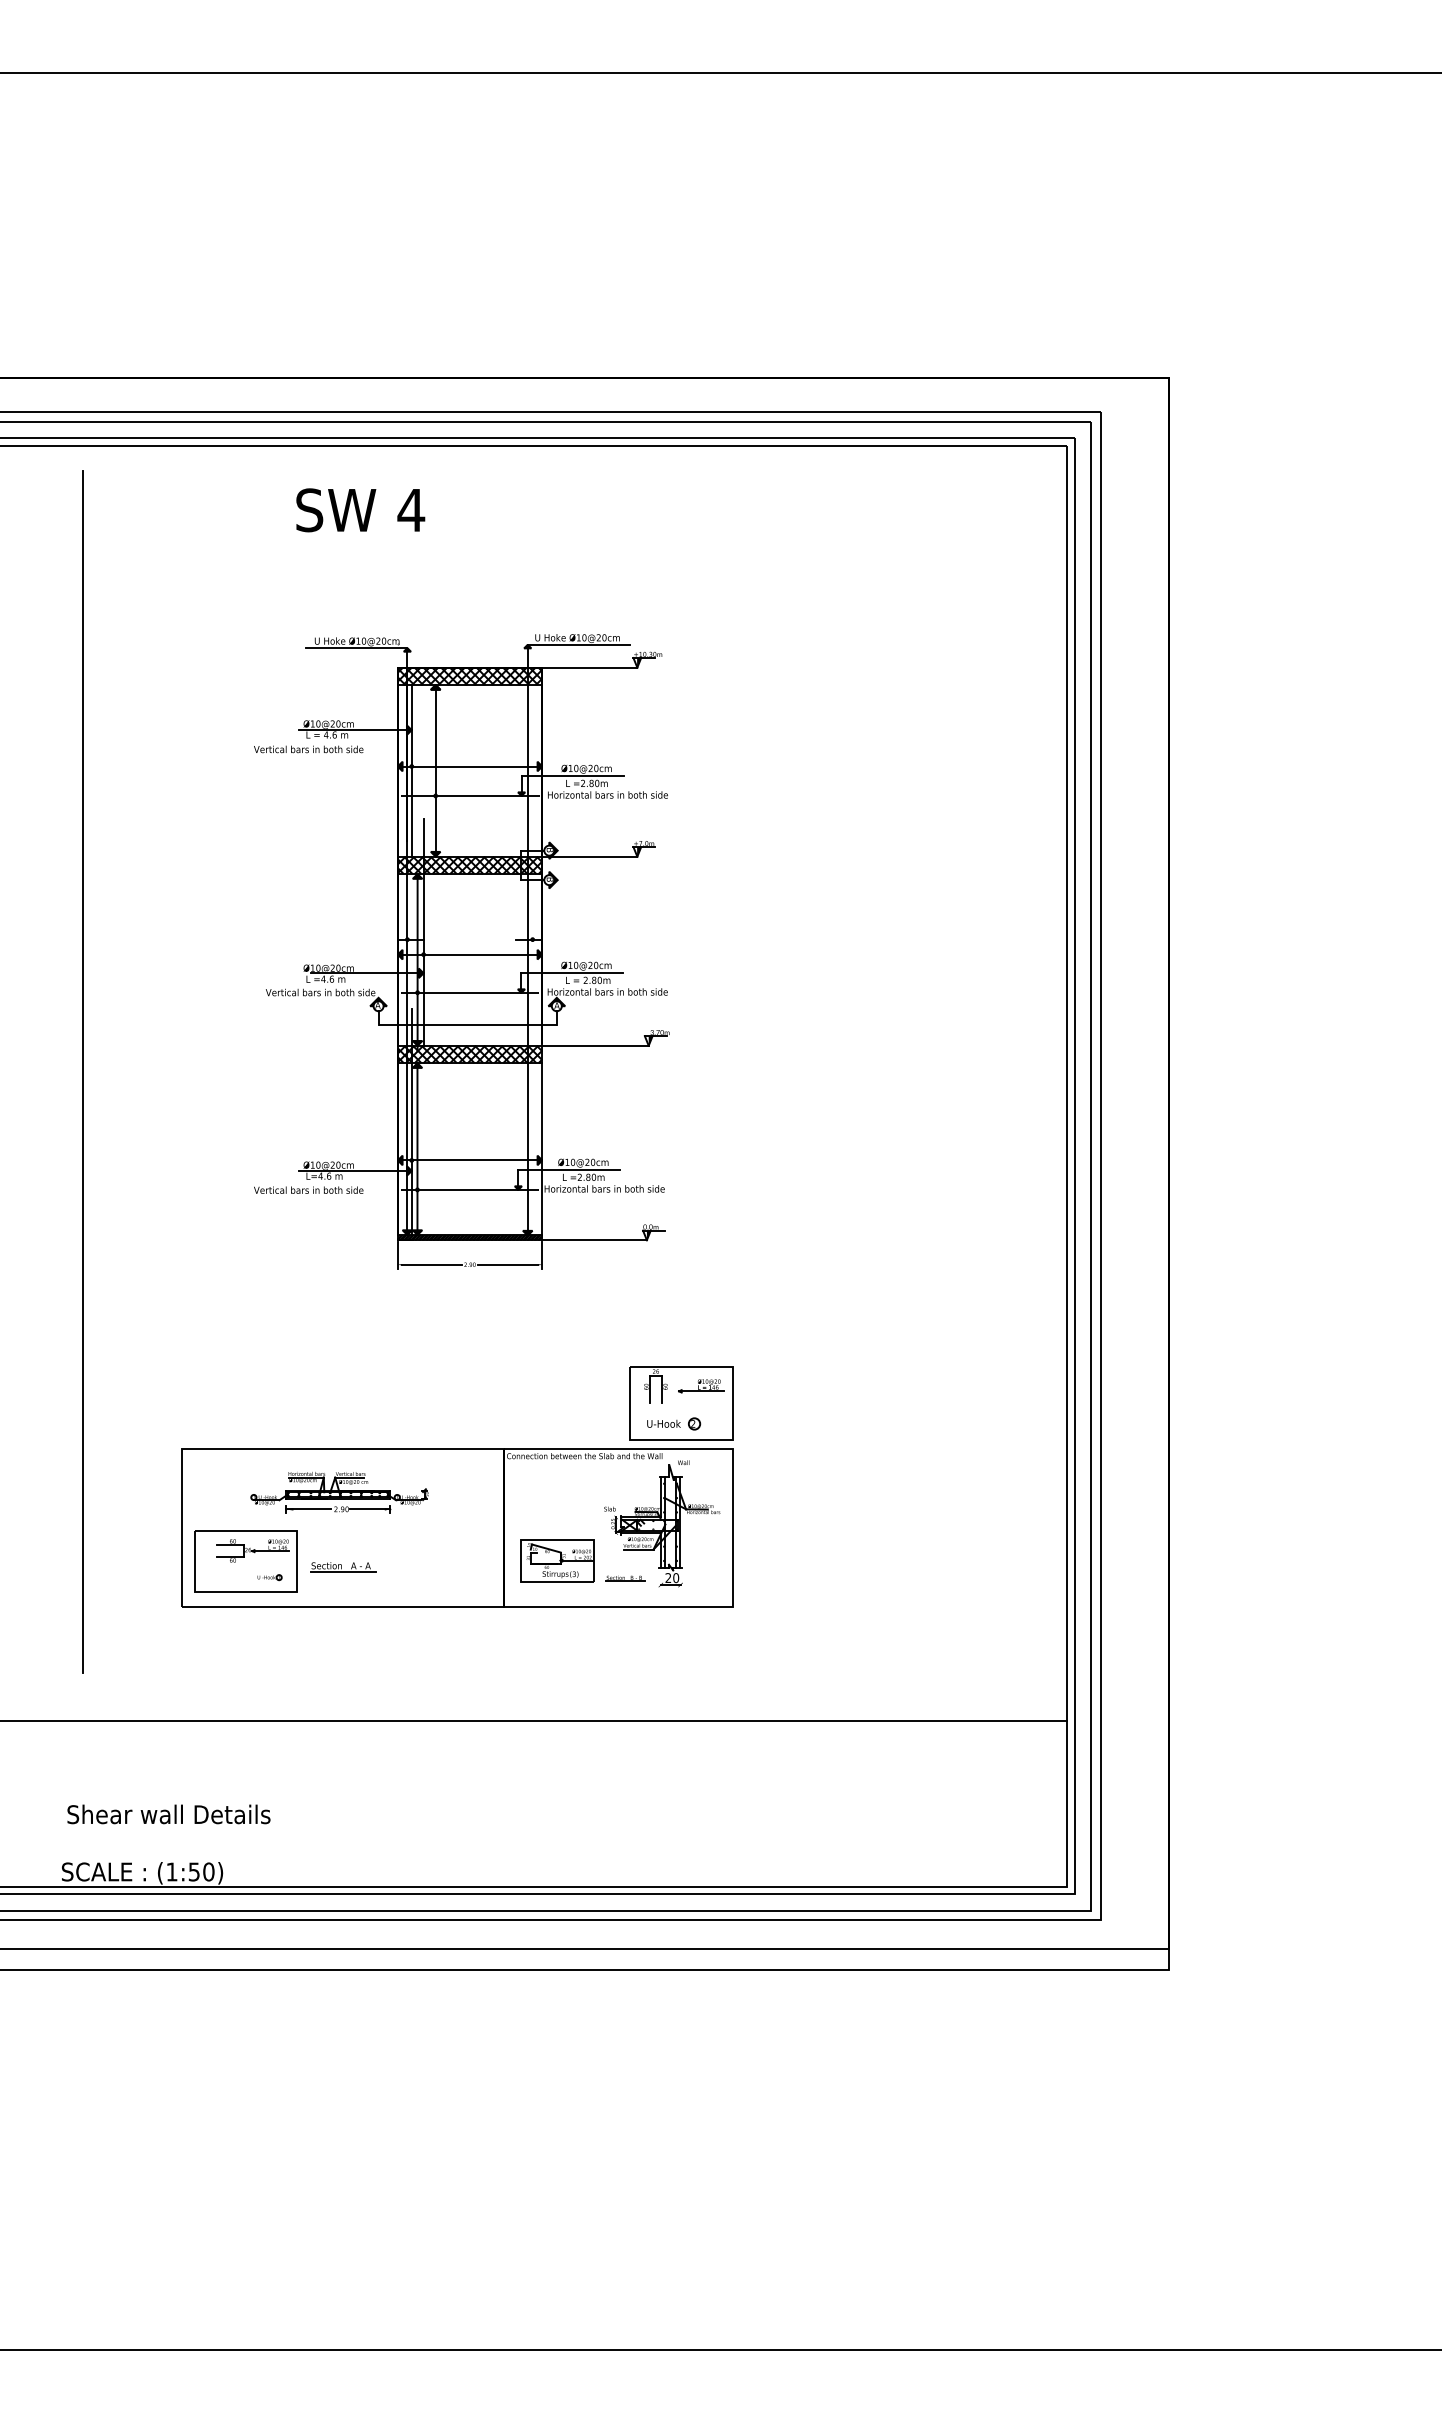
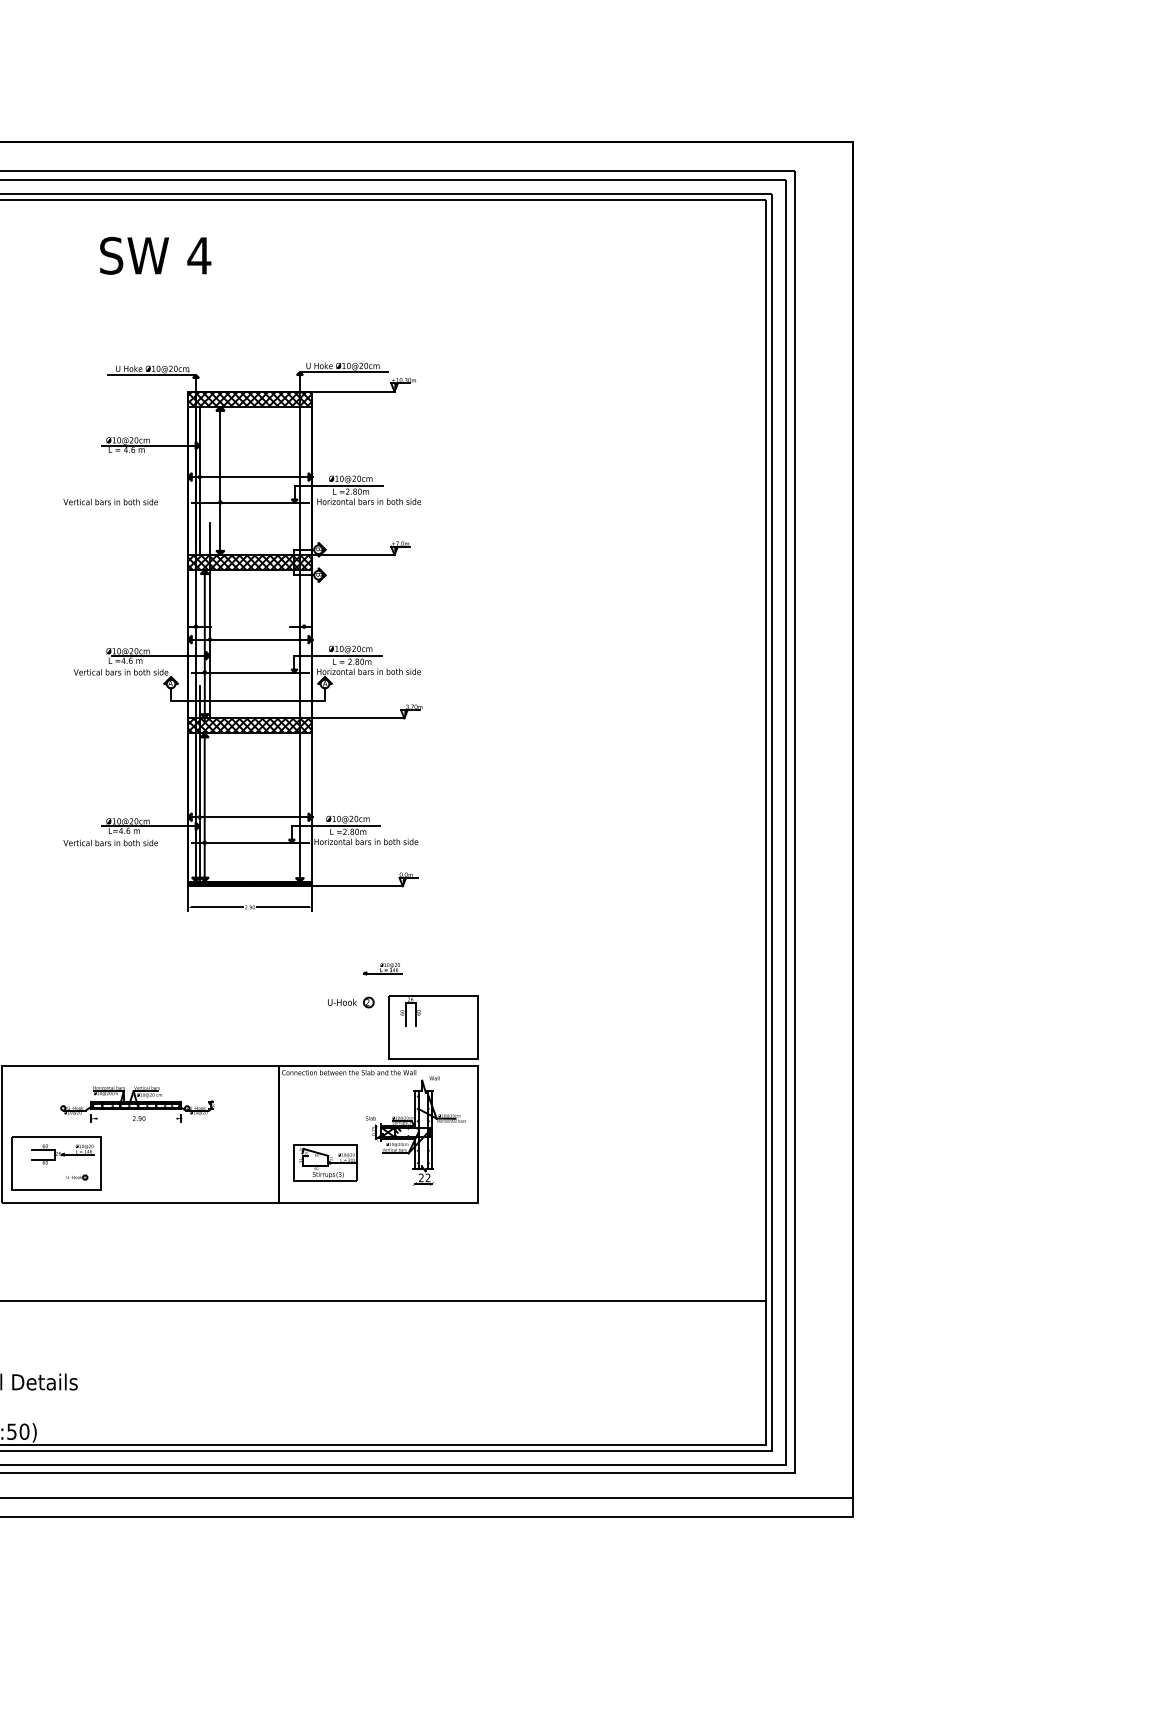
text: (308, 749) -> (110, 502), moved
part: (701, 1386) -> (383, 969), moved
part: (674, 1423) -> (351, 1002), moved
line: (308, 1509) -> (110, 1118), removed
line: (369, 1509) -> (163, 1118), removed
part: (343, 1567) -> (140, 1168), removed
part: (625, 1578) -> (384, 1178), removed
text: (676, 1578) -> (428, 1178), 20 -> 22

